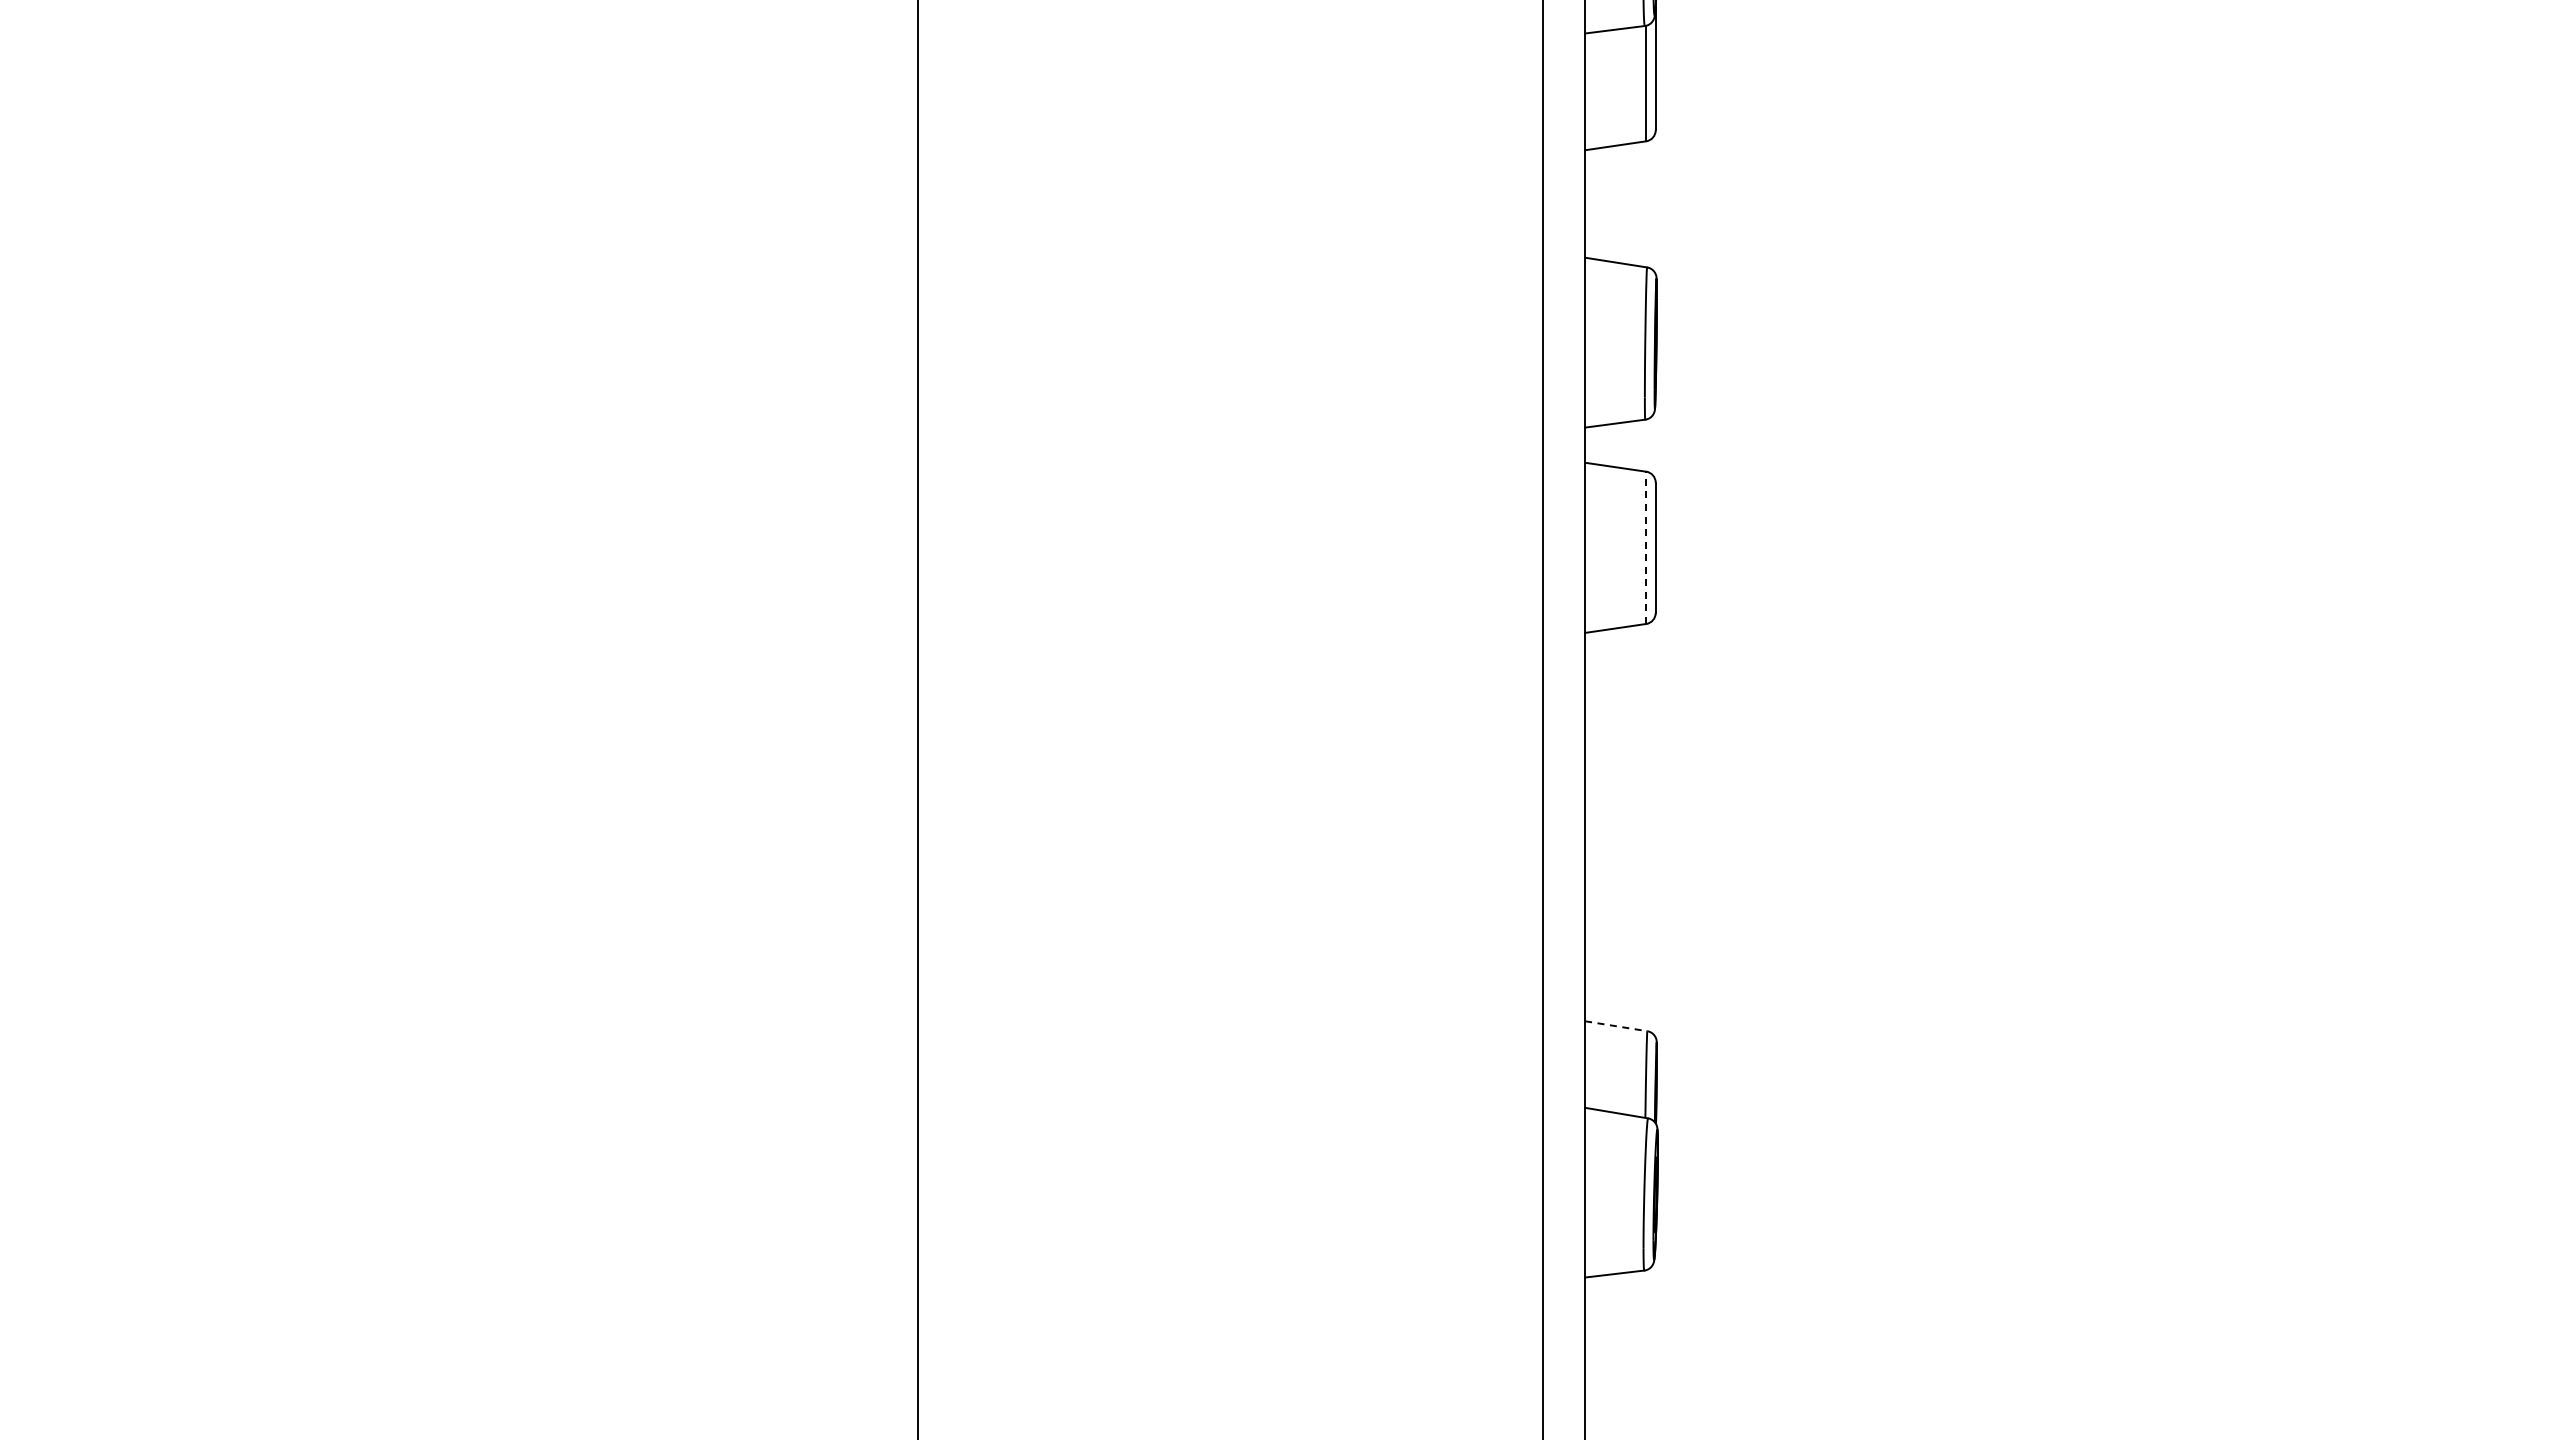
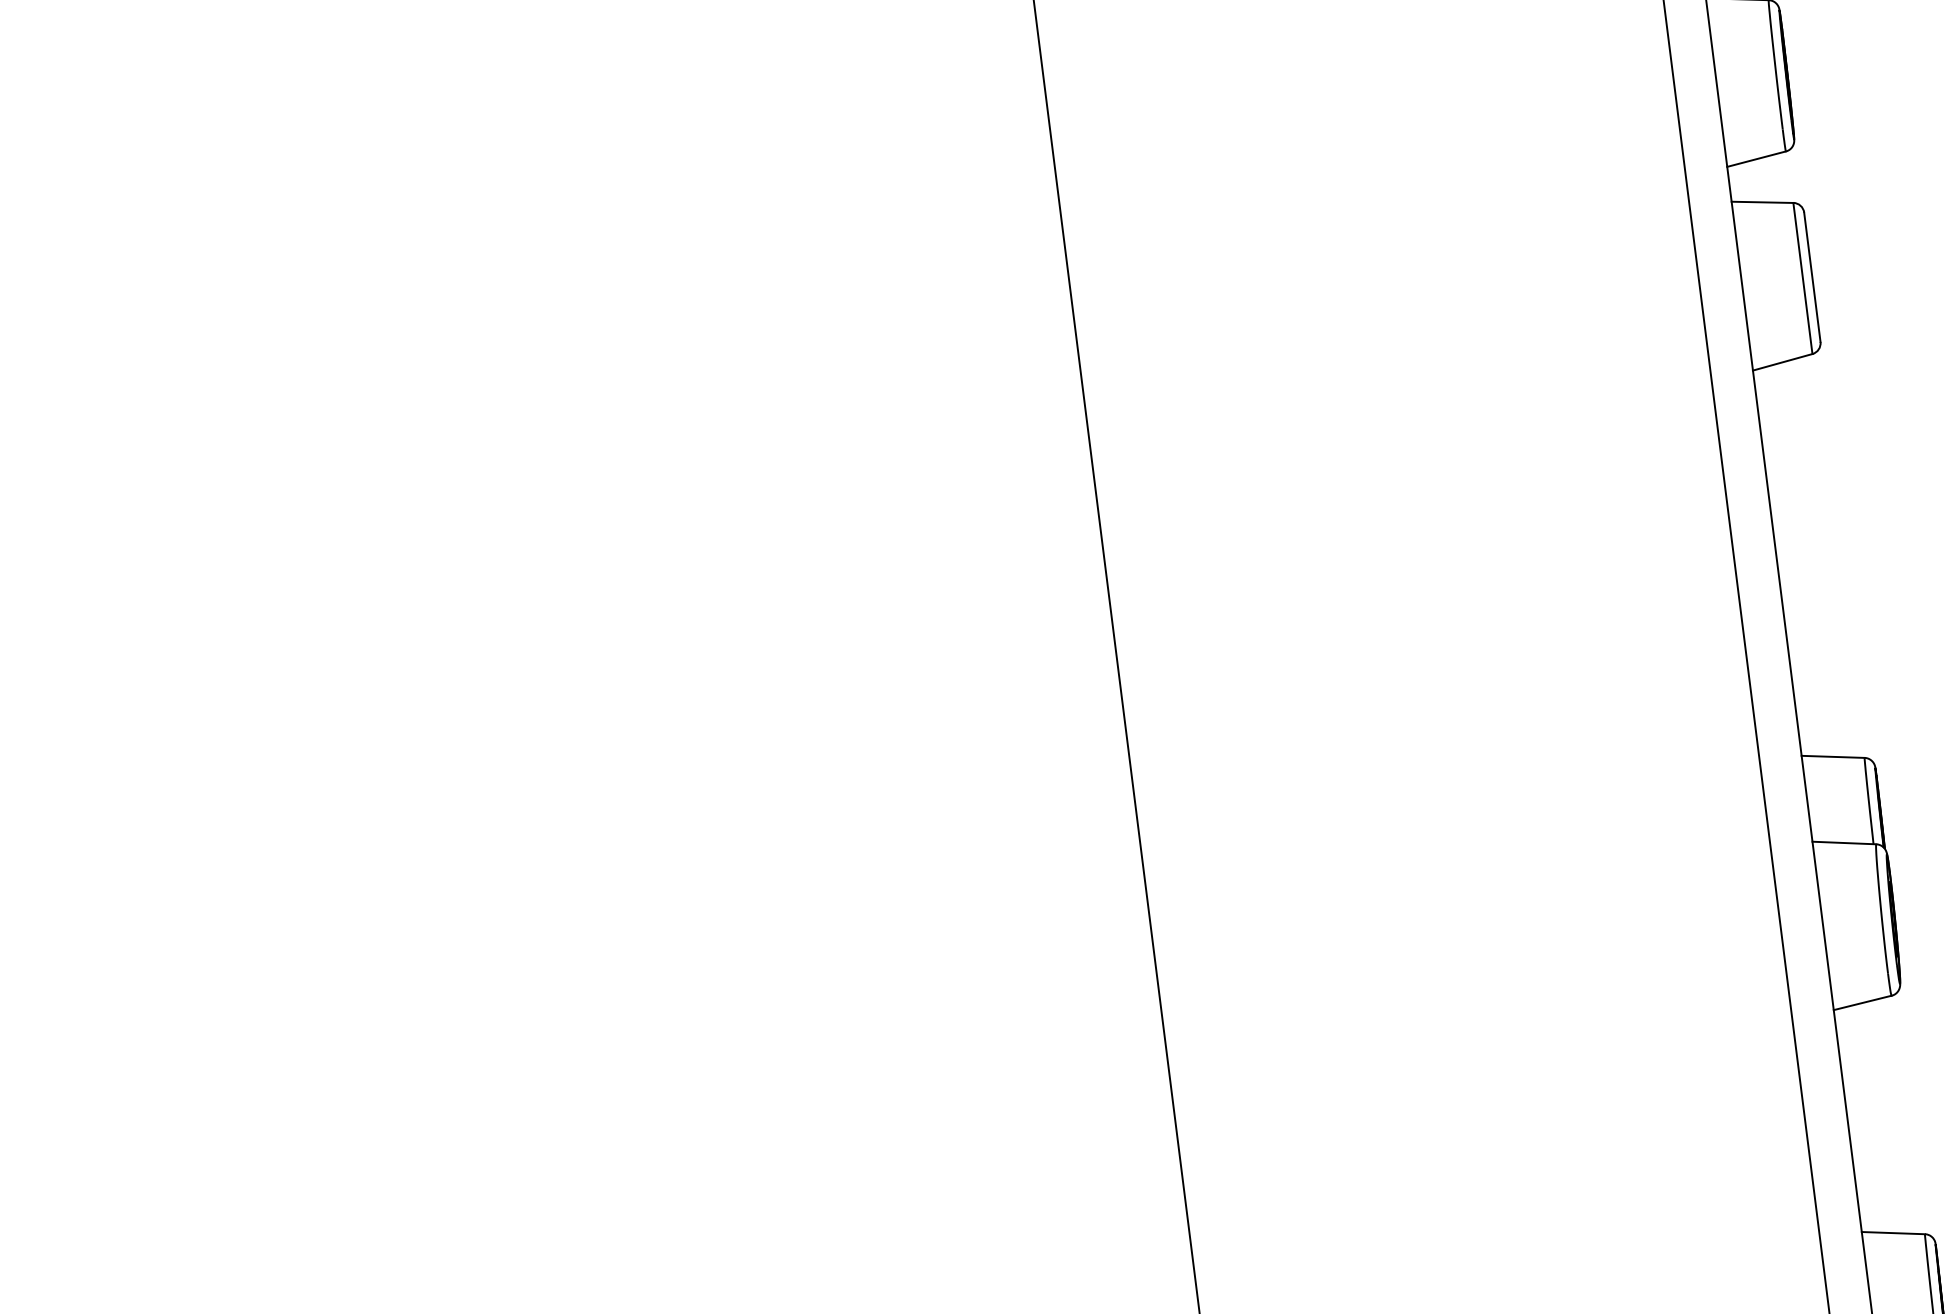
line: (1646, 547) -> (1803, 278), dashed -> solid
line: (1616, 1026) -> (1833, 757), dashed -> solid

